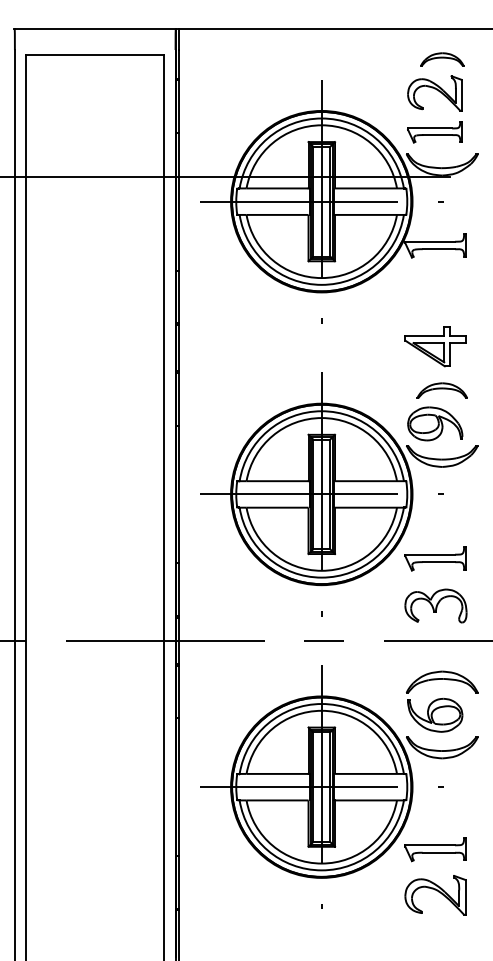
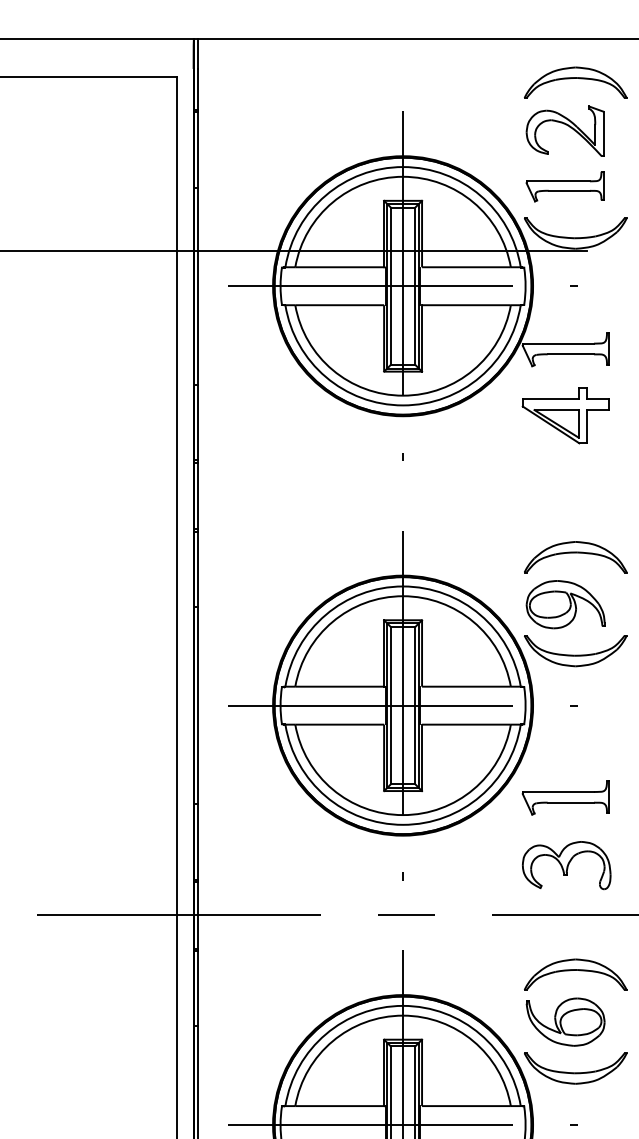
part: (442, 59) -> (576, 82), size x1.67
part: (435, 346) -> (566, 414), moved
part: (442, 390) -> (576, 556), size x1.43

